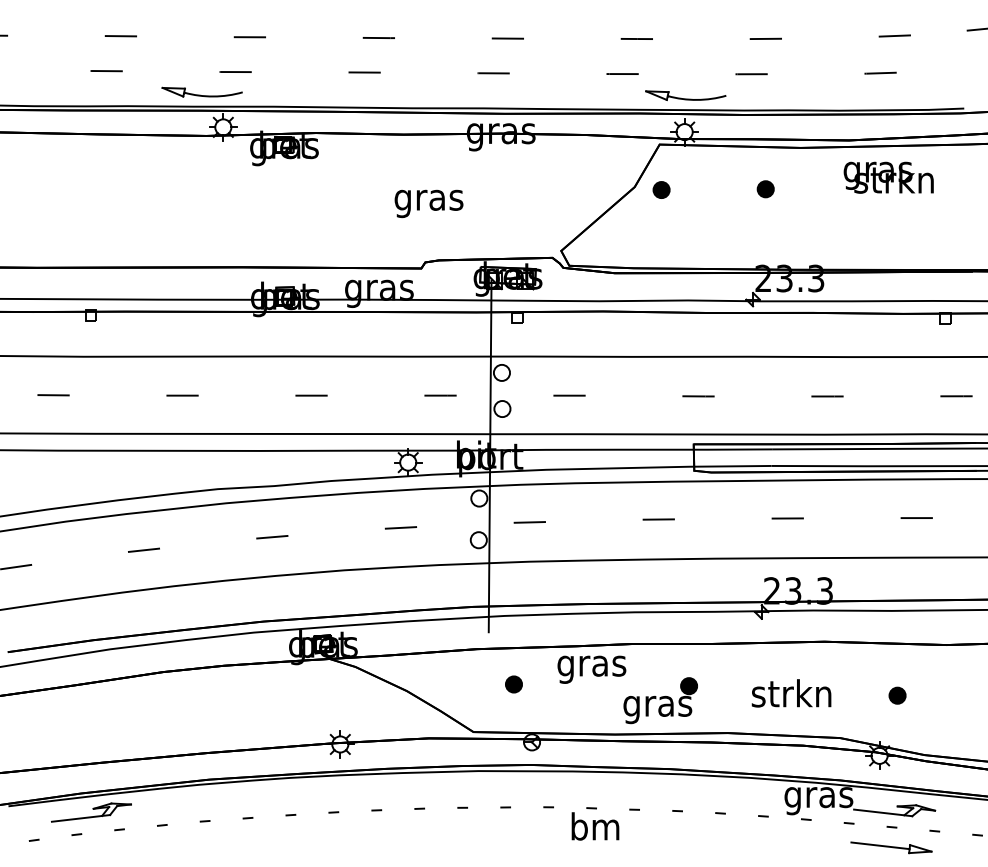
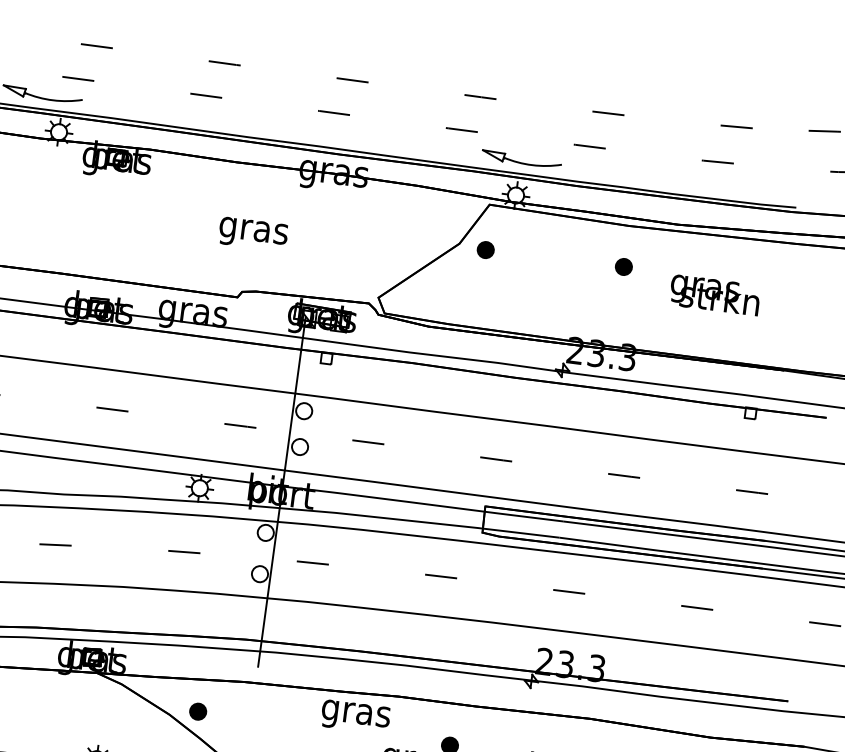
text: (888, 177) -> (714, 294), moved
part: (765, 189) -> (623, 267), moved
part: (513, 684) -> (197, 711), moved

